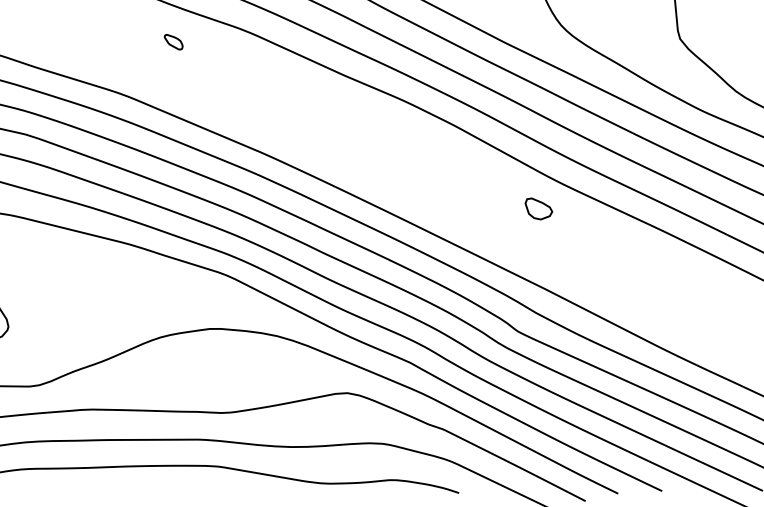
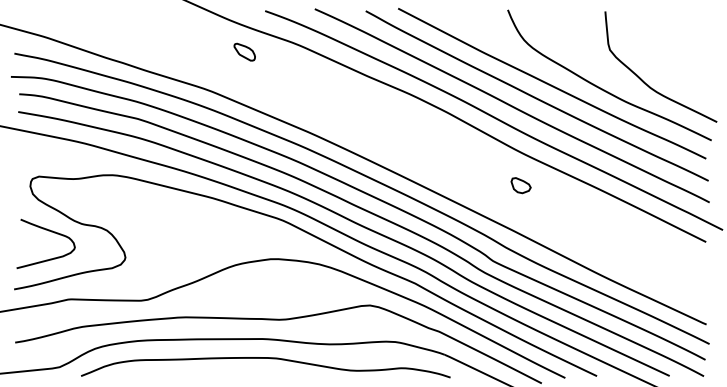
part: (173, 42) -> (244, 52), size x1.6
part: (538, 208) -> (520, 185), moved

